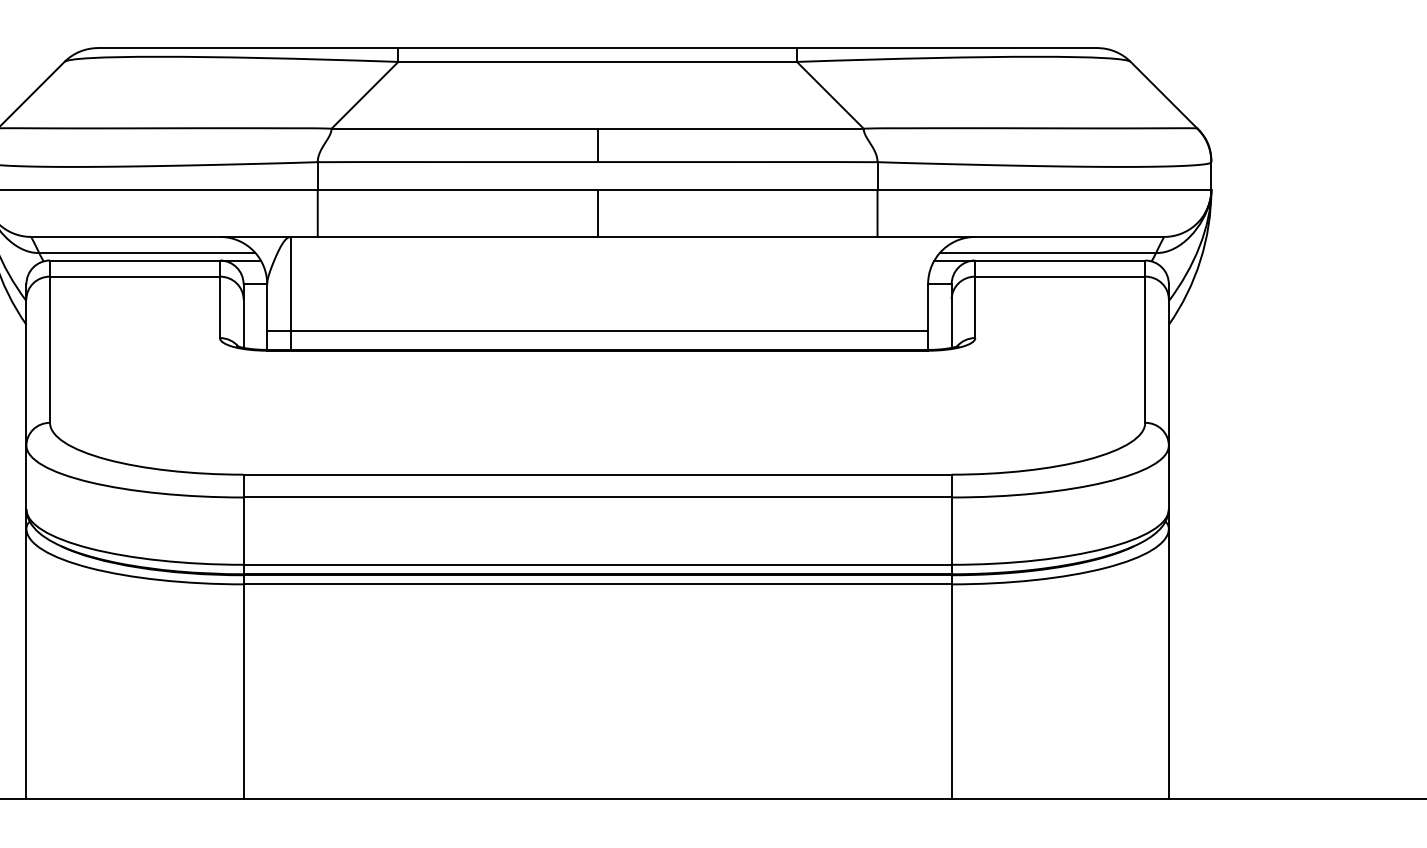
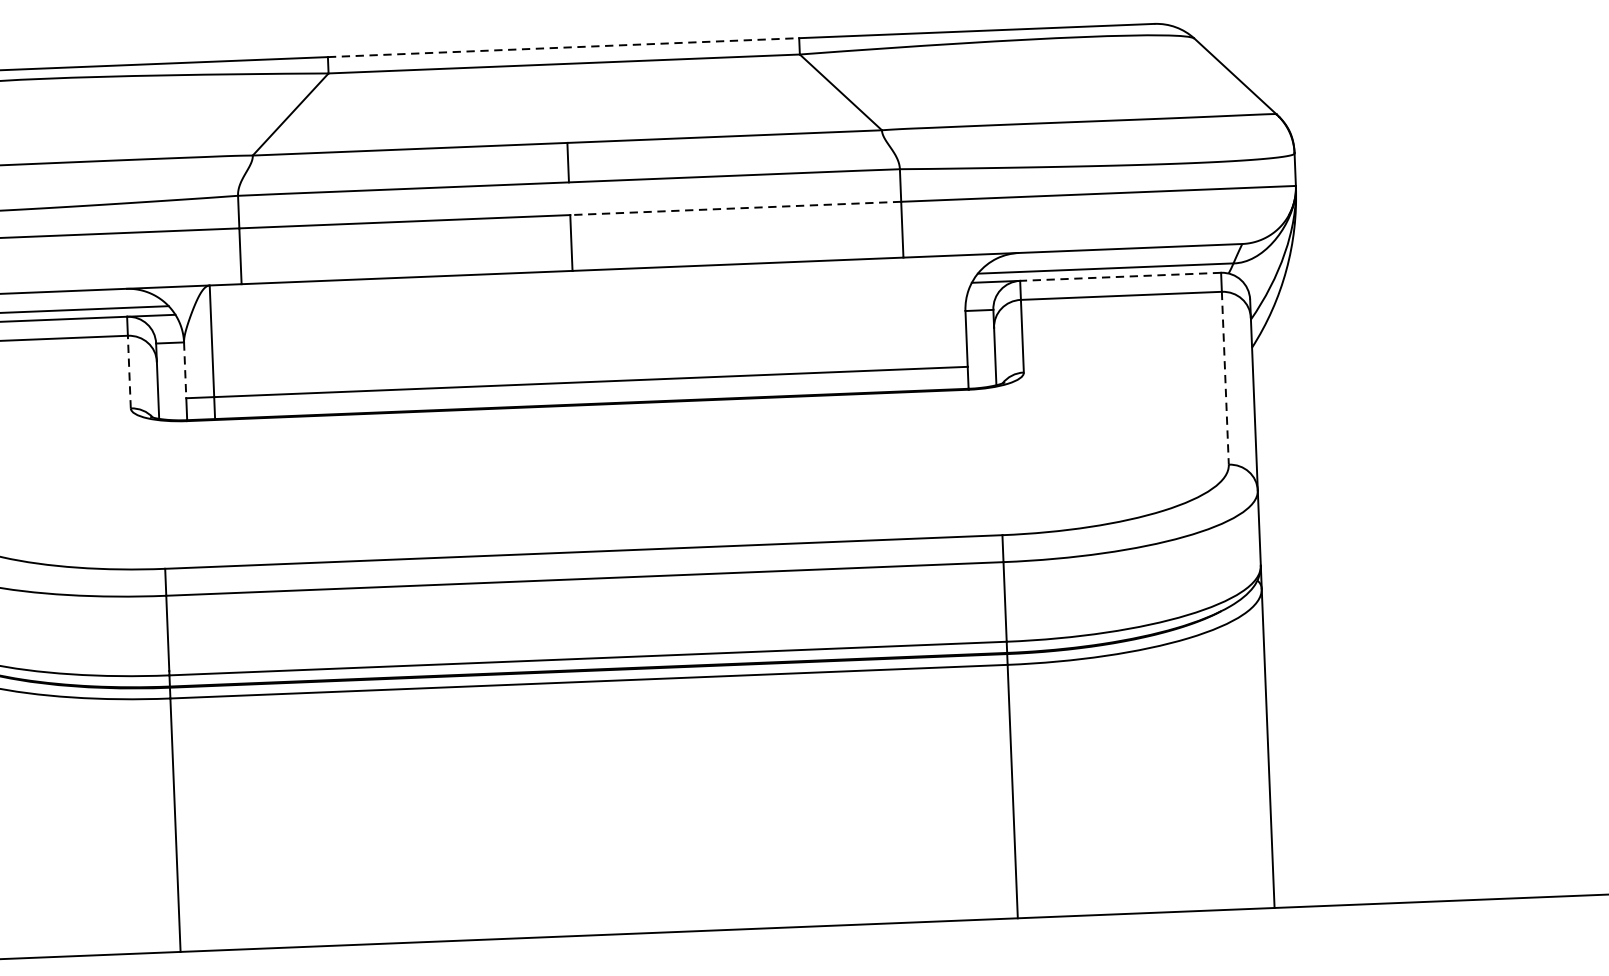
line: (598, 48) -> (564, 48), solid -> dashed
line: (737, 189) -> (735, 208), solid -> dashed
line: (1060, 260) -> (1120, 276), solid -> dashed
line: (219, 307) -> (128, 372), solid -> dashed
line: (267, 307) -> (185, 370), solid -> dashed
line: (1145, 350) -> (1225, 379), solid -> dashed

